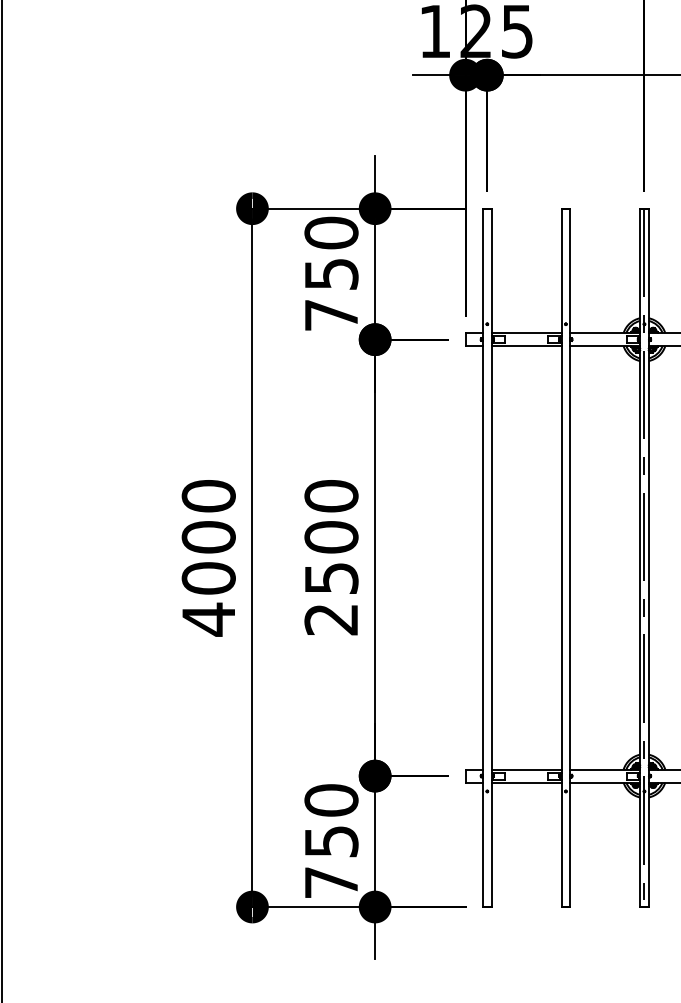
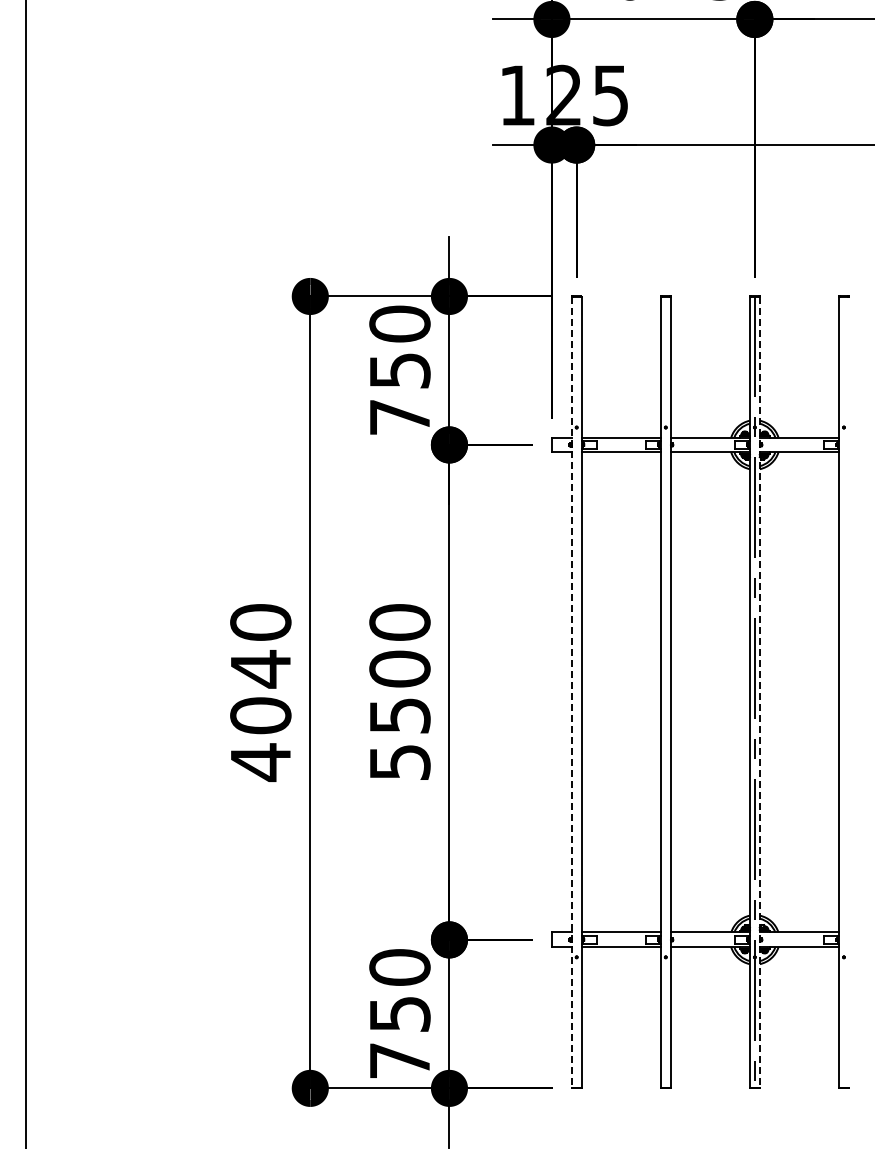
text: (208, 537) -> (260, 669), 4000 -> 4040
line: (482, 557) -> (571, 692), solid -> dashed
line: (648, 557) -> (759, 692), solid -> dashed
text: (331, 619) -> (399, 762), 2500 -> 5500

